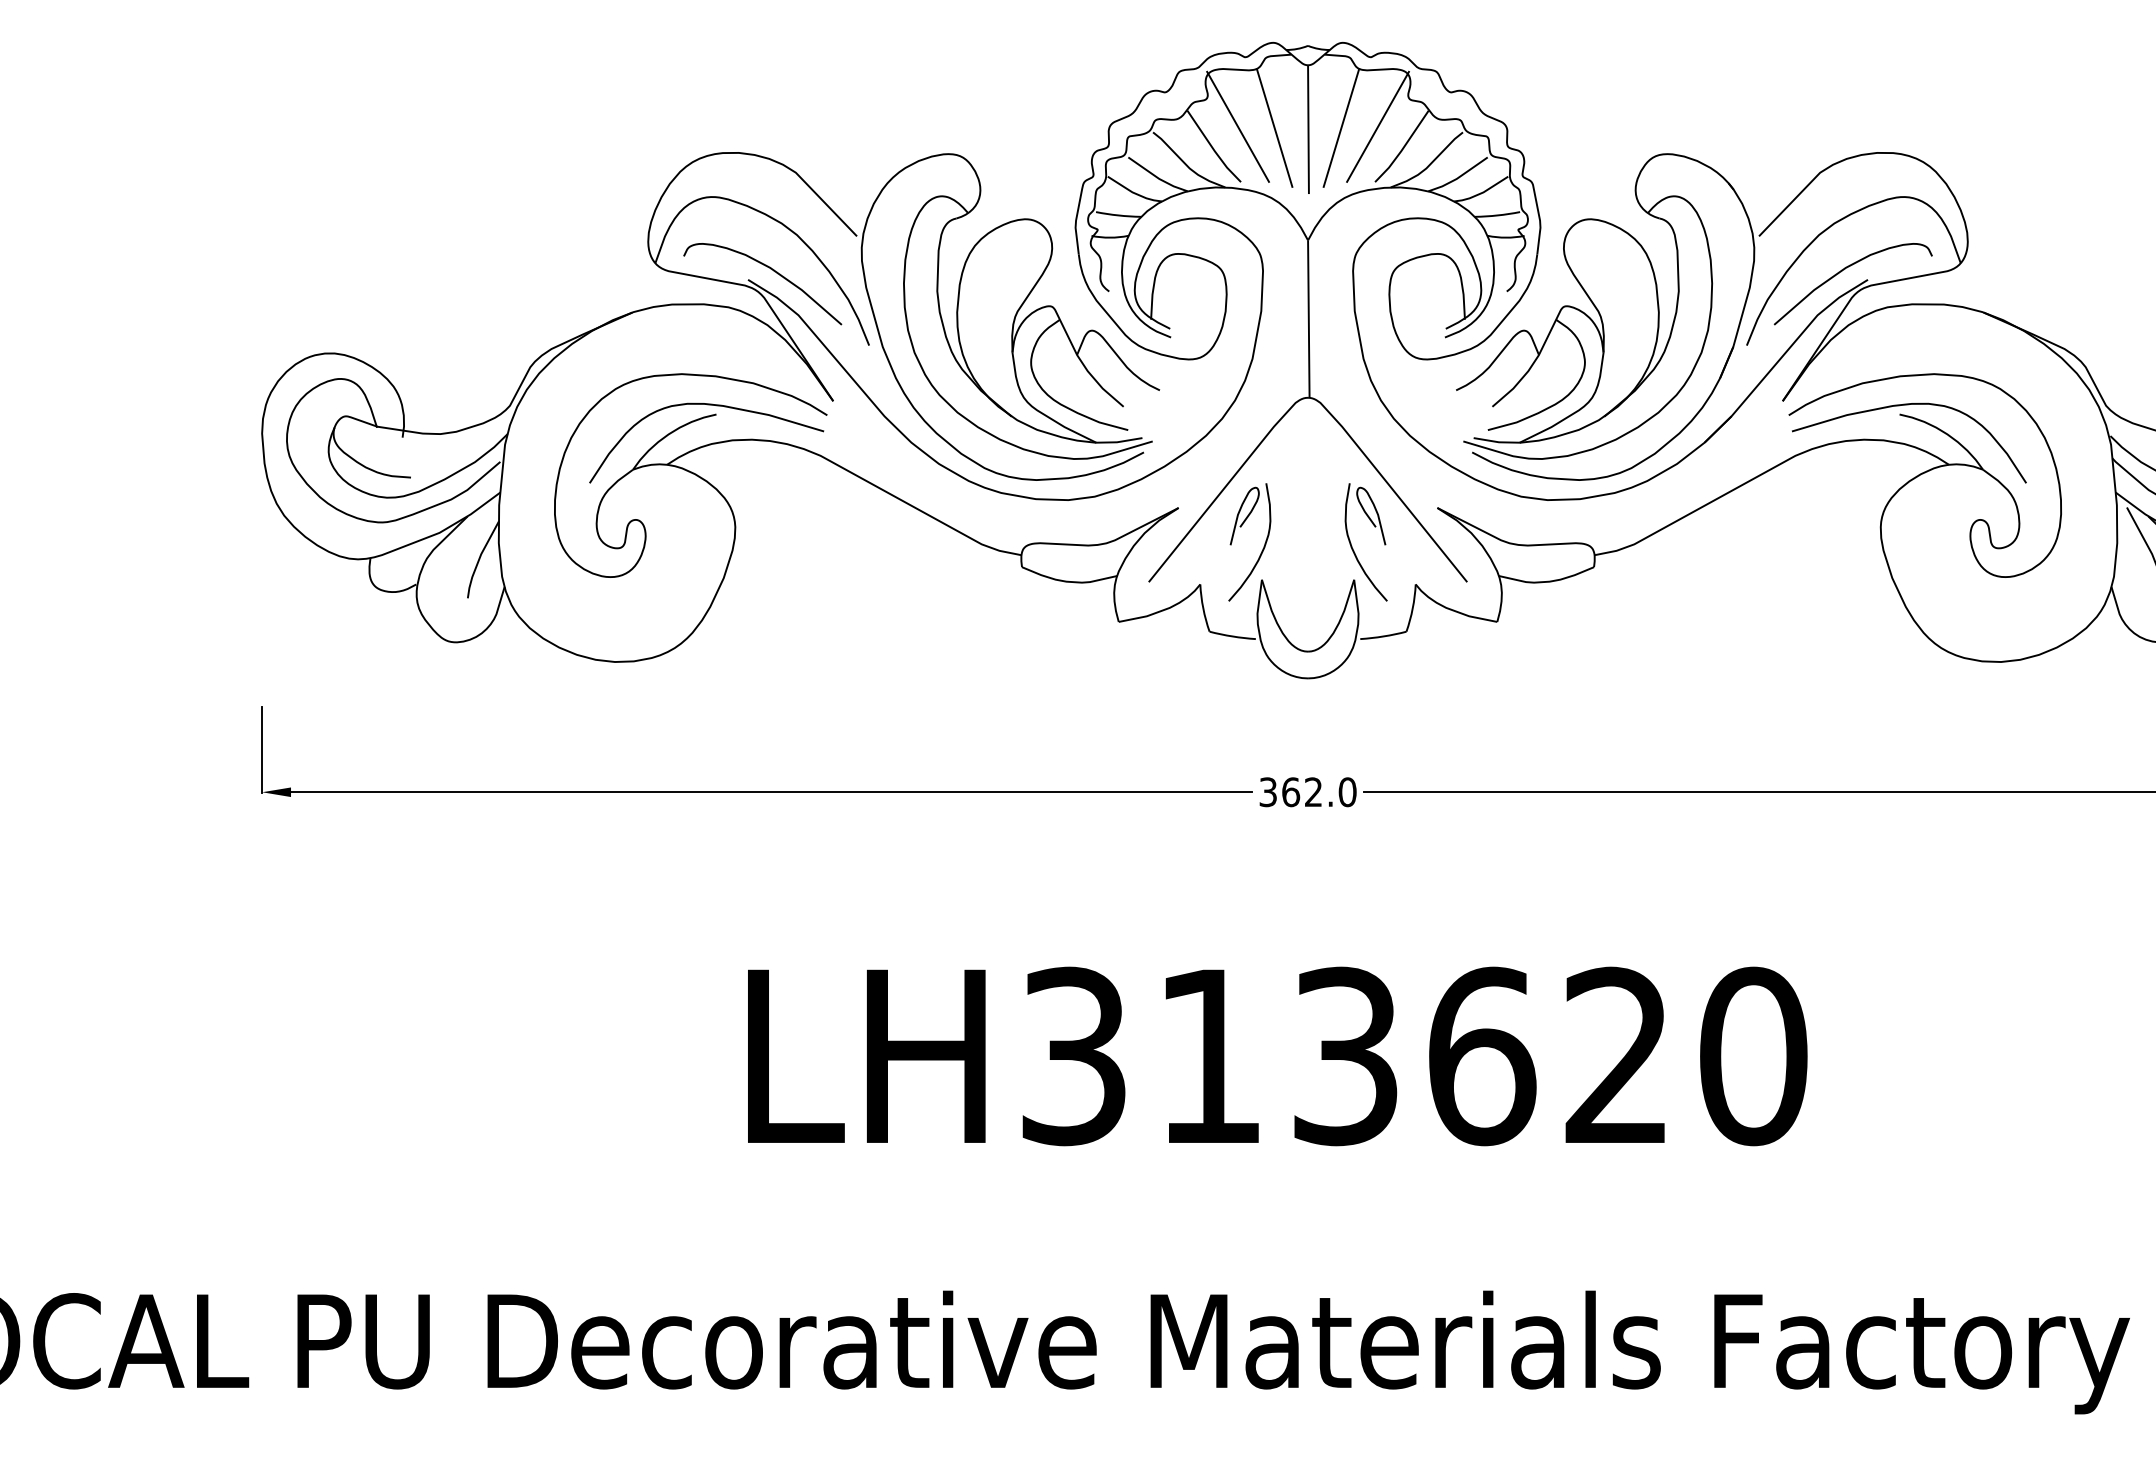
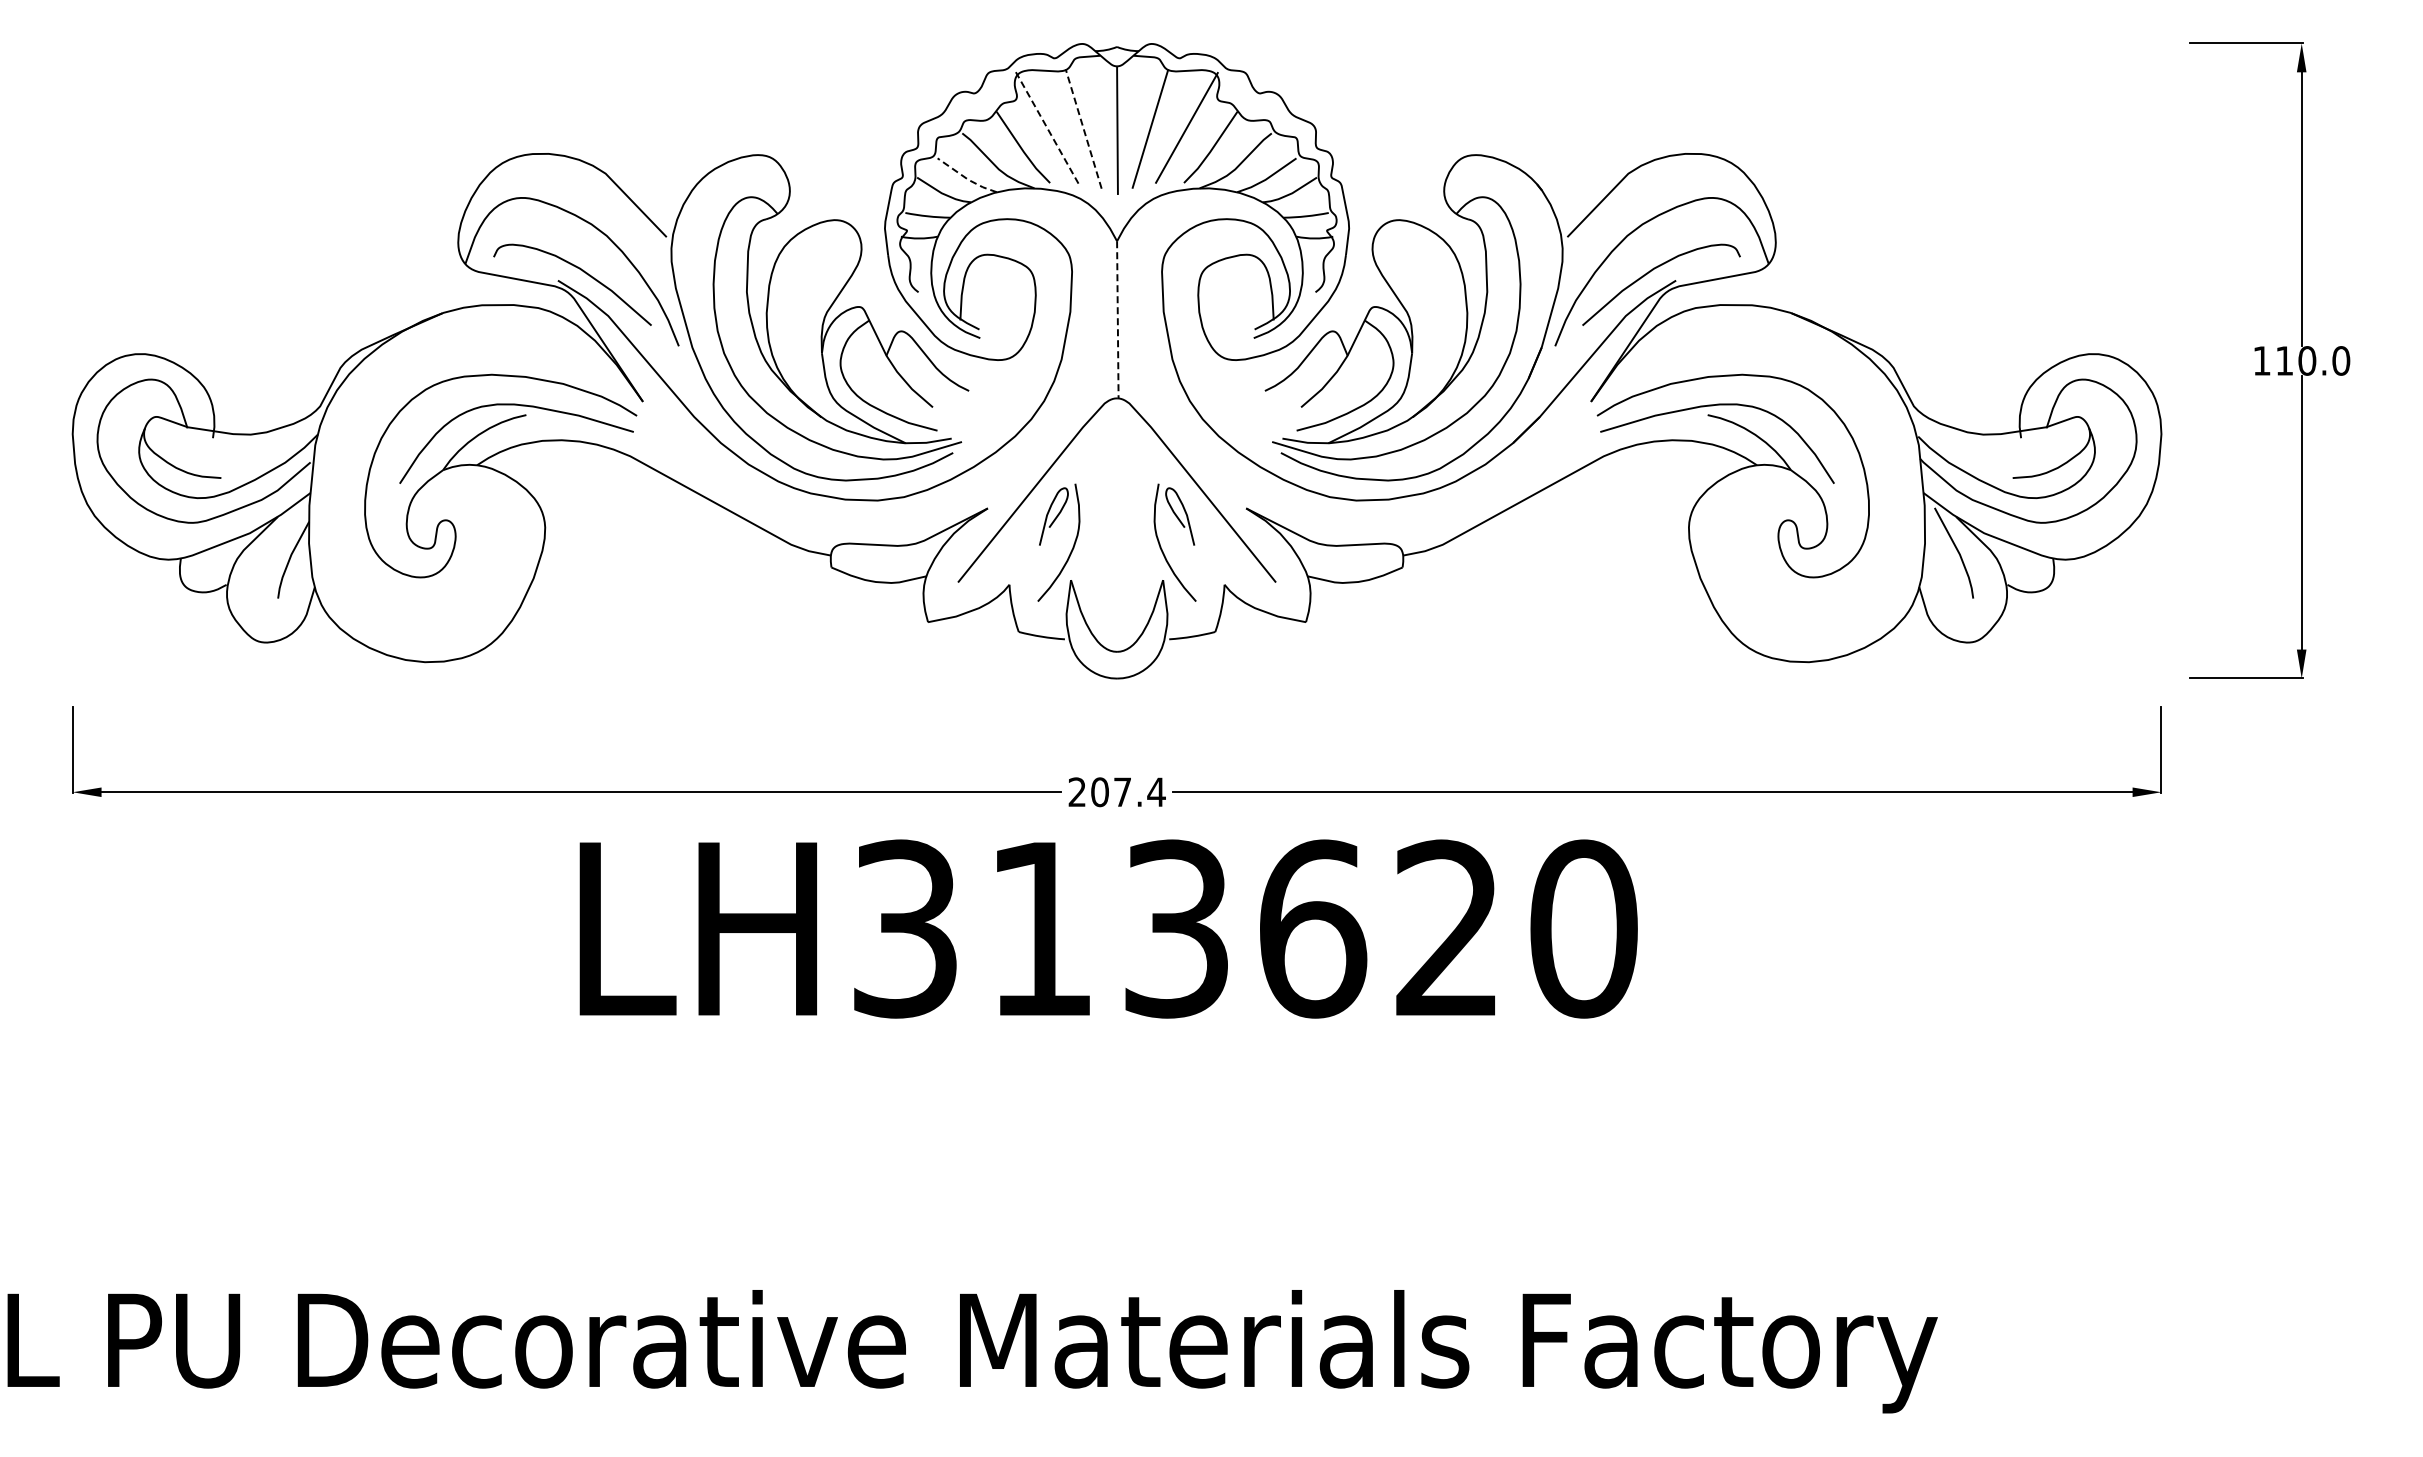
line: (1238, 126) -> (1047, 127), solid -> dashed
line: (1274, 127) -> (1083, 128), solid -> dashed
line: (1157, 177) -> (966, 178), solid -> dashed
line: (1308, 318) -> (1117, 319), solid -> dashed
text: (1307, 792) -> (1116, 792), 362.0 -> 207.4
text: (1277, 1055) -> (1108, 928), moved

